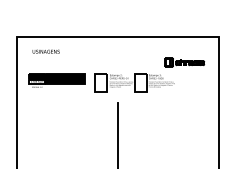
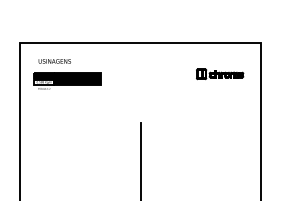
part: (56, 80) -> (67, 80), moved
part: (134, 82) -> (160, 98), removed

